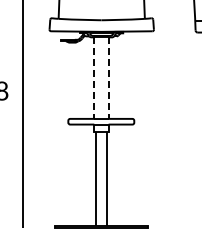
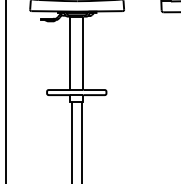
line: (94, 78) -> (70, 53), dashed -> solid
line: (108, 78) -> (83, 53), dashed -> solid

